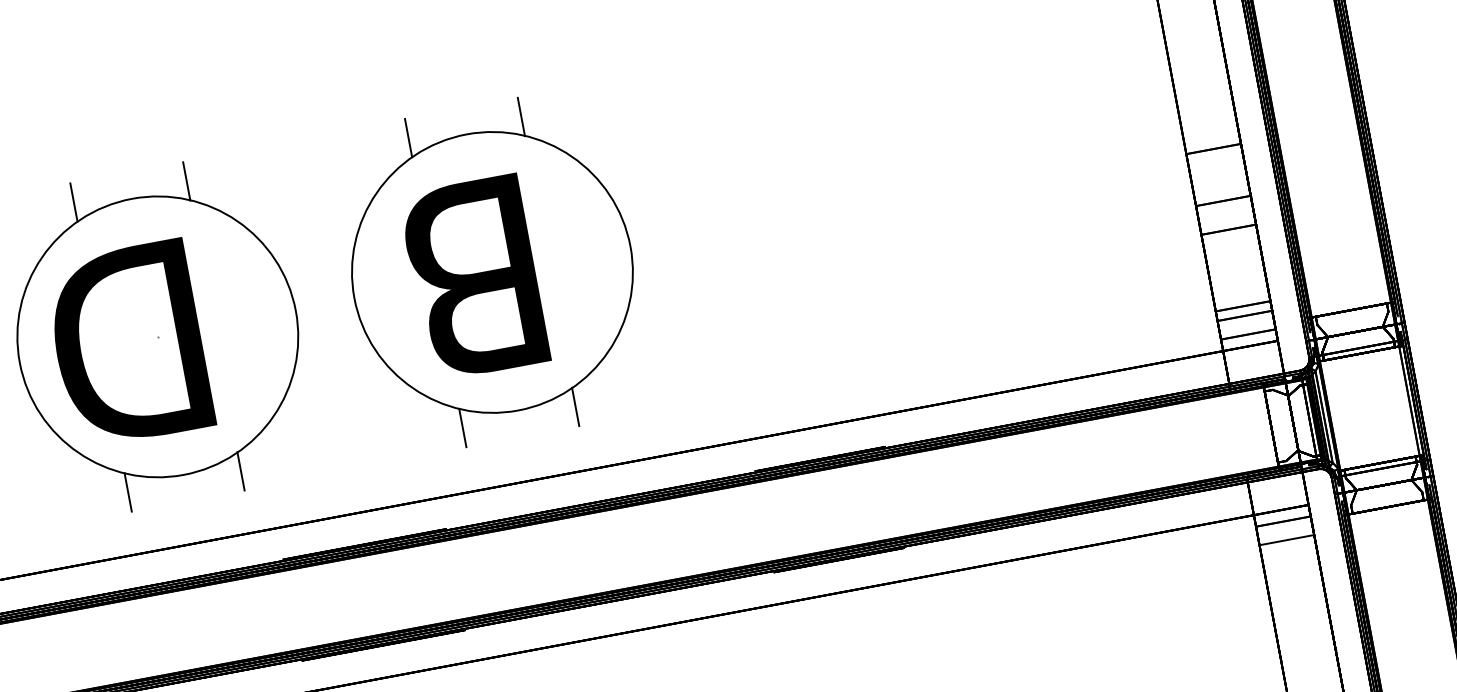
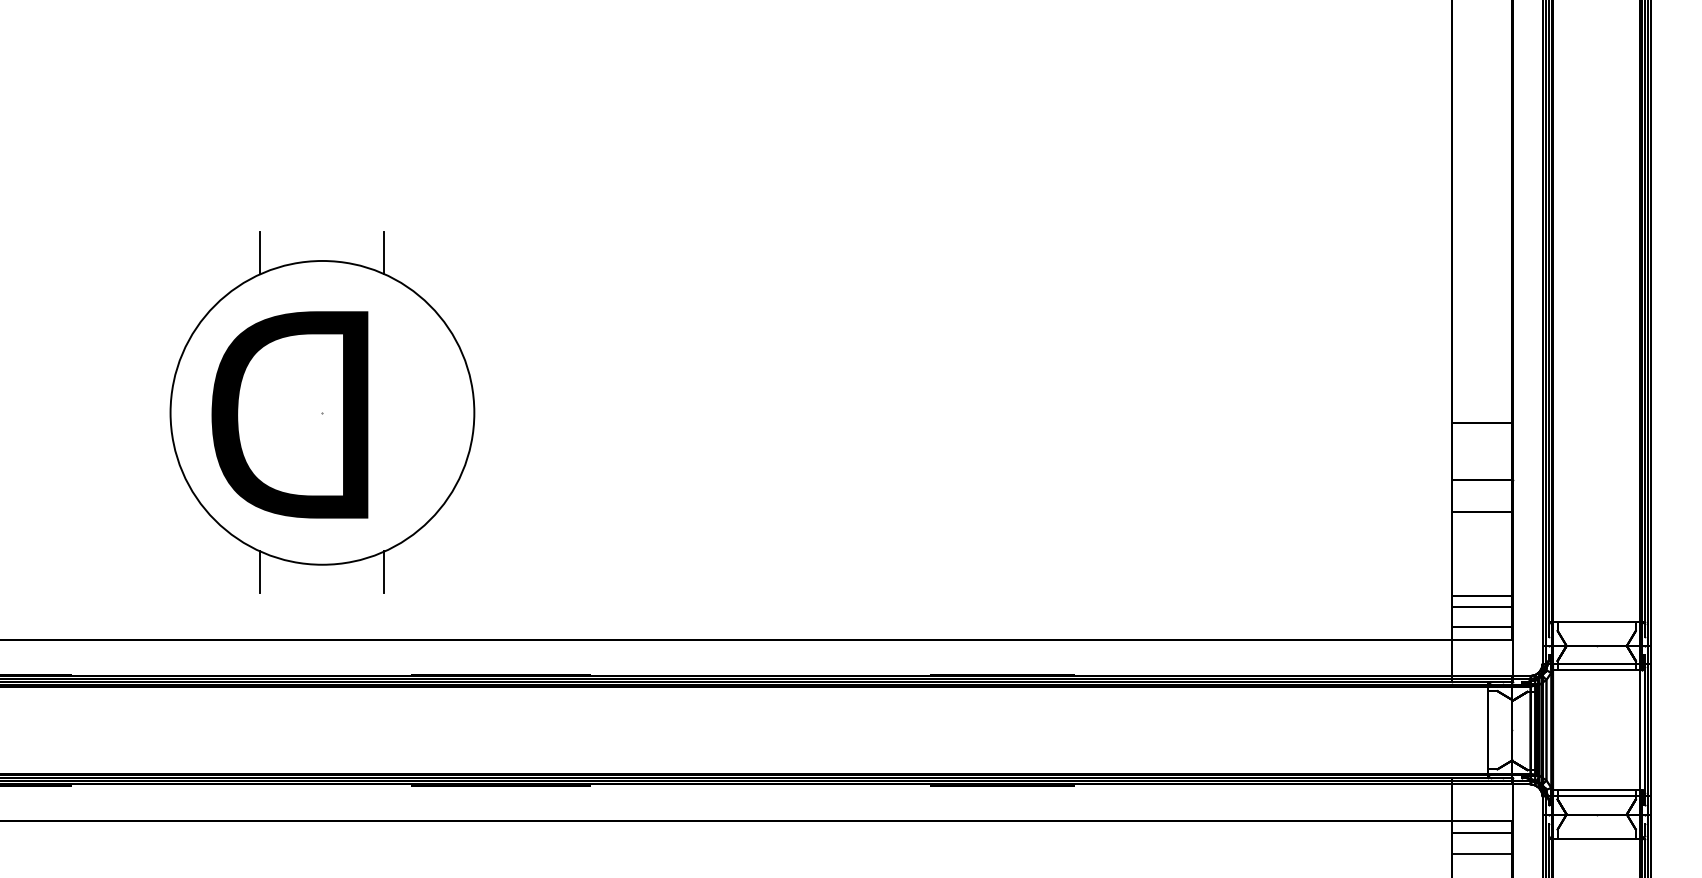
part: (491, 272) -> (690, 410), removed

